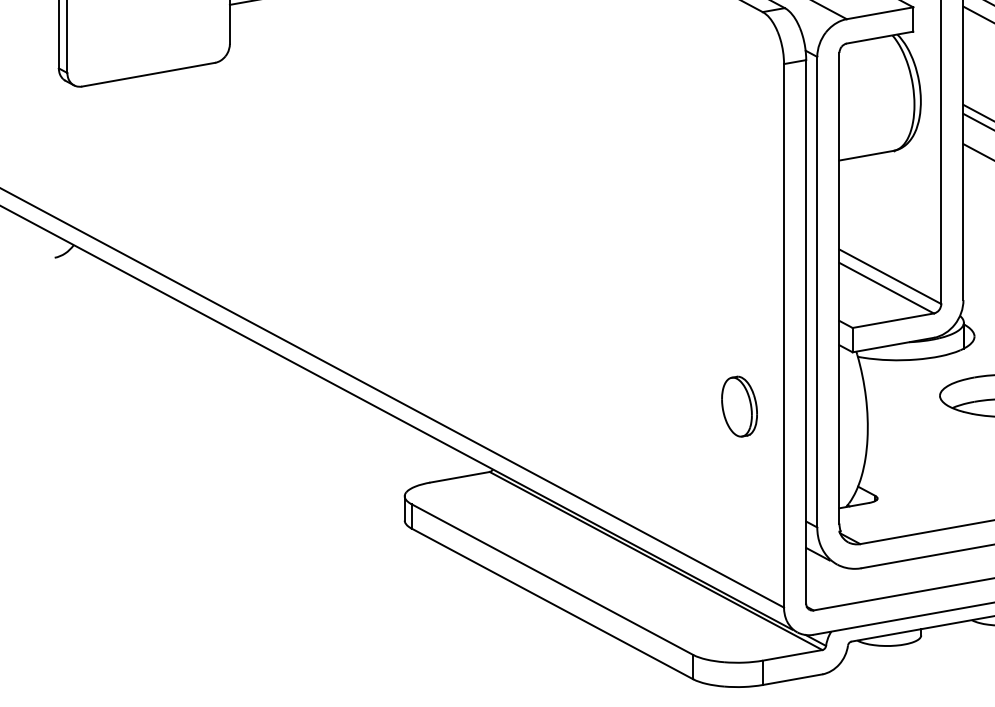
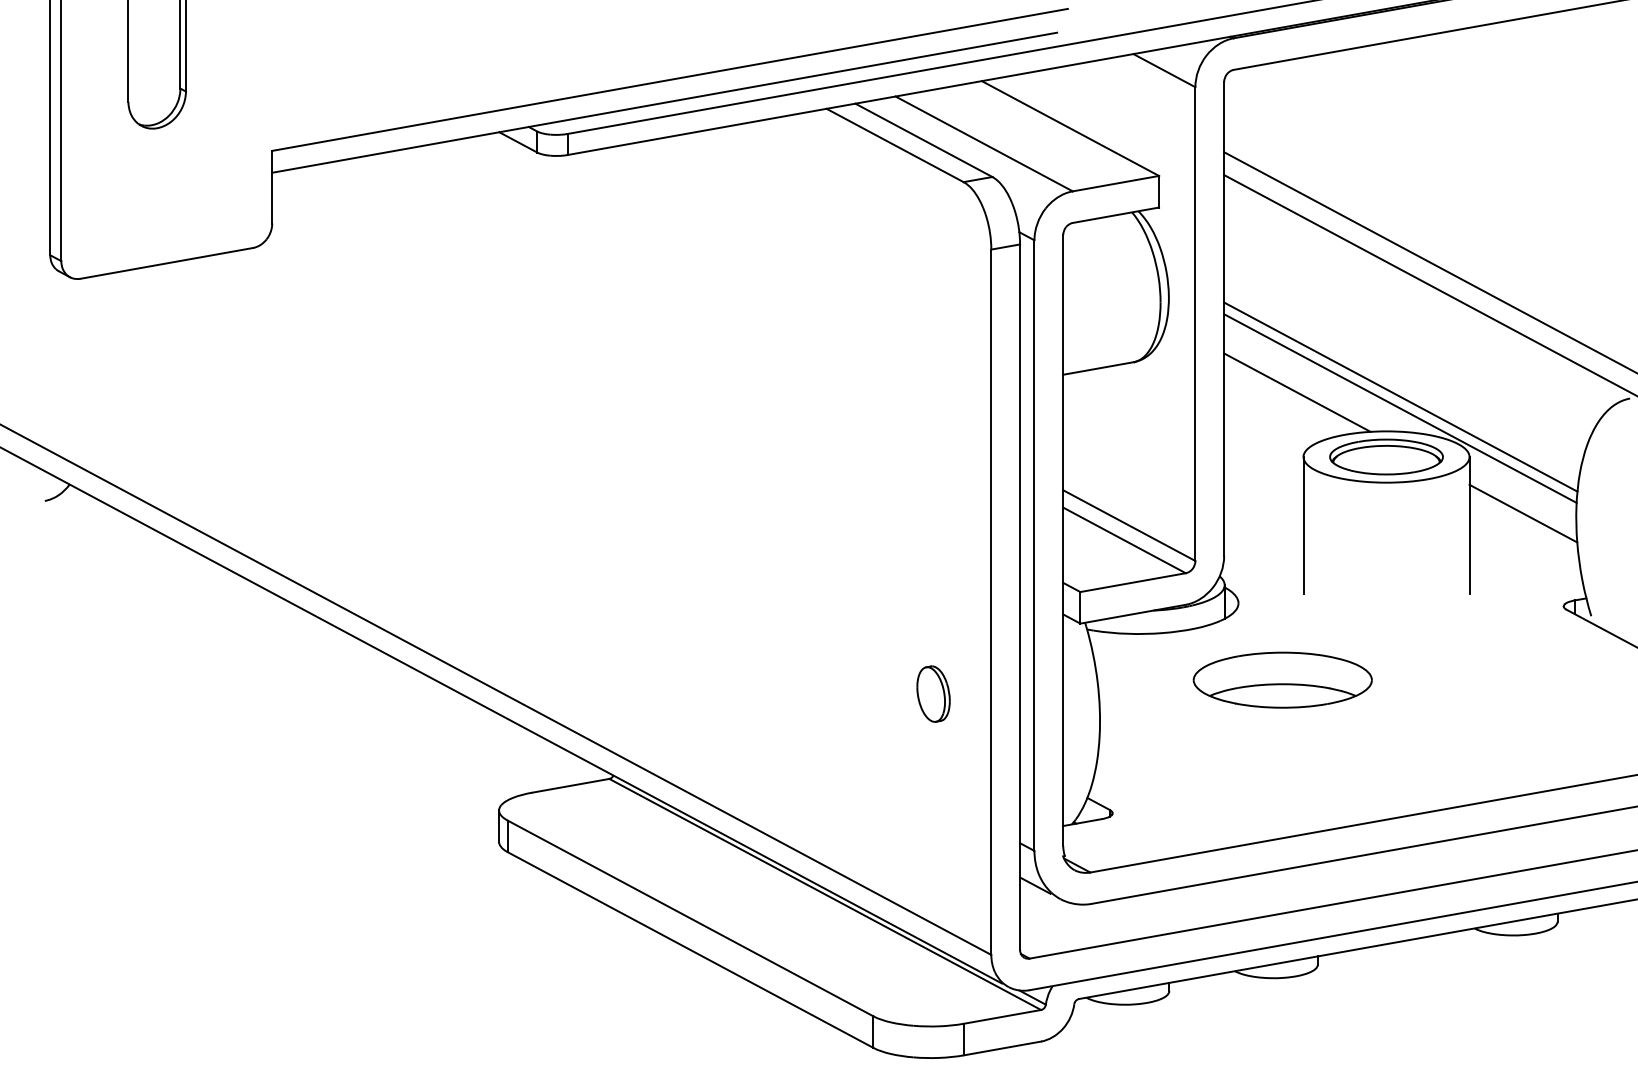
part: (739, 406) -> (933, 693), size x0.71

